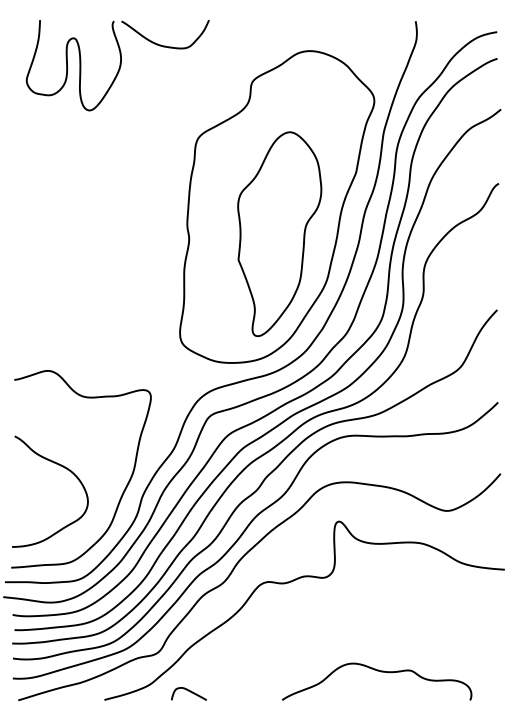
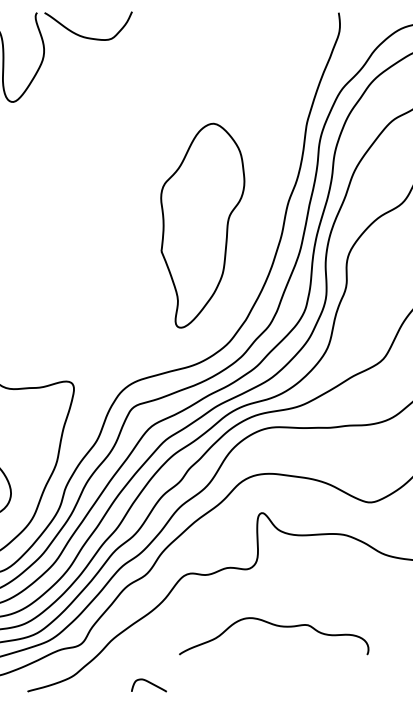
part: (277, 206) -> (200, 198), removed
curve: (380, 672) -> (277, 627), moved
curve: (188, 691) -> (148, 683), moved

